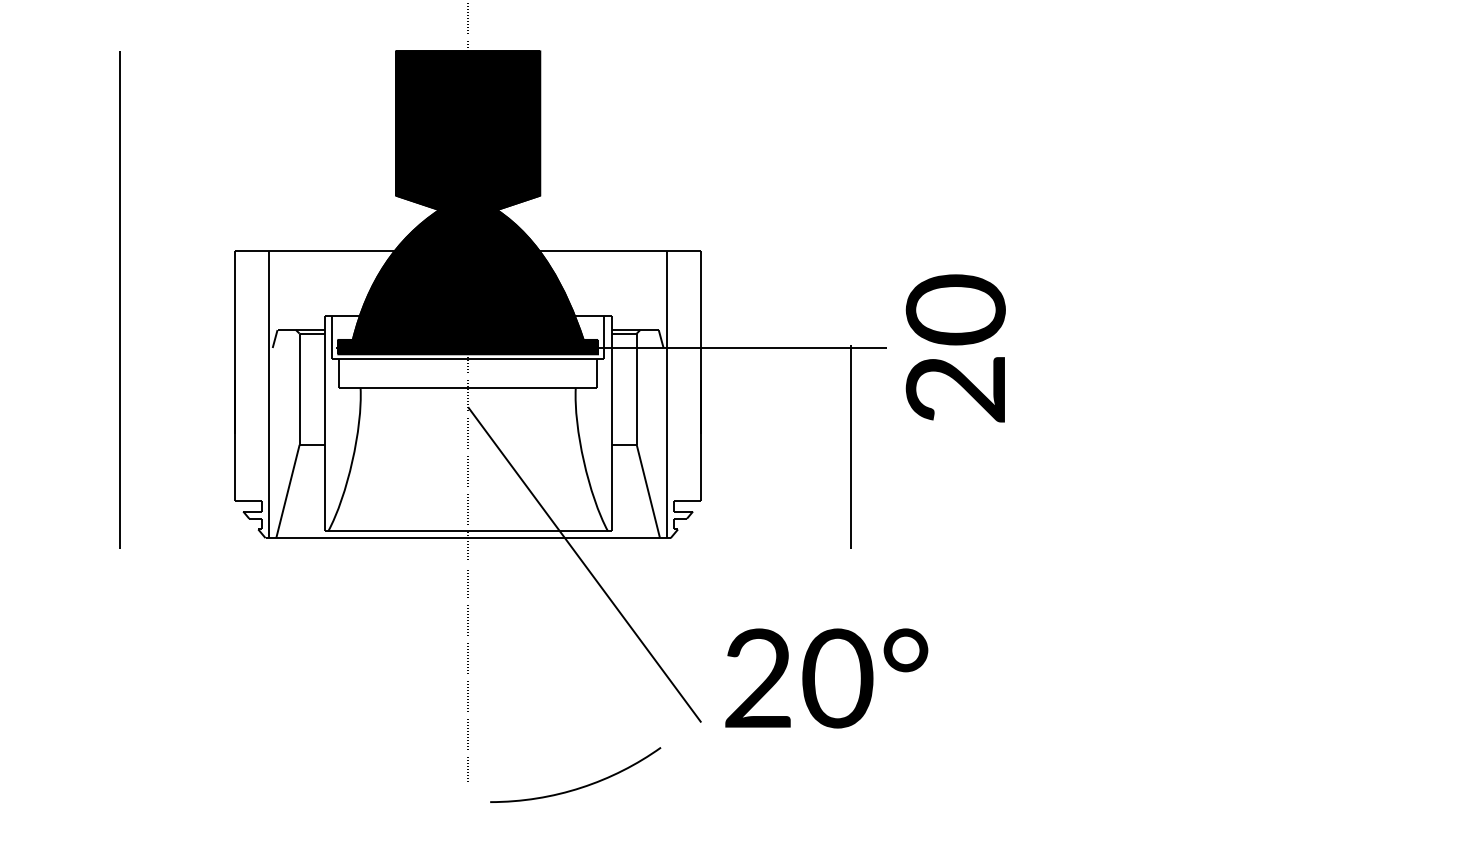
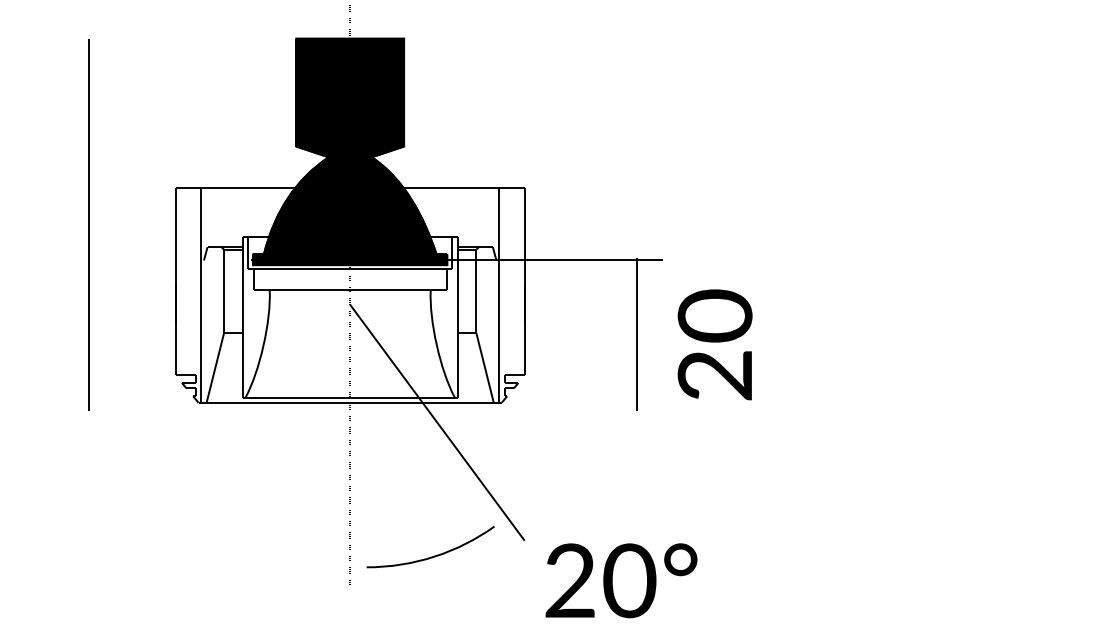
text: (954, 347) -> (714, 344), moved
text: (826, 678) -> (621, 580), moved
curve: (580, 786) -> (434, 555), moved

